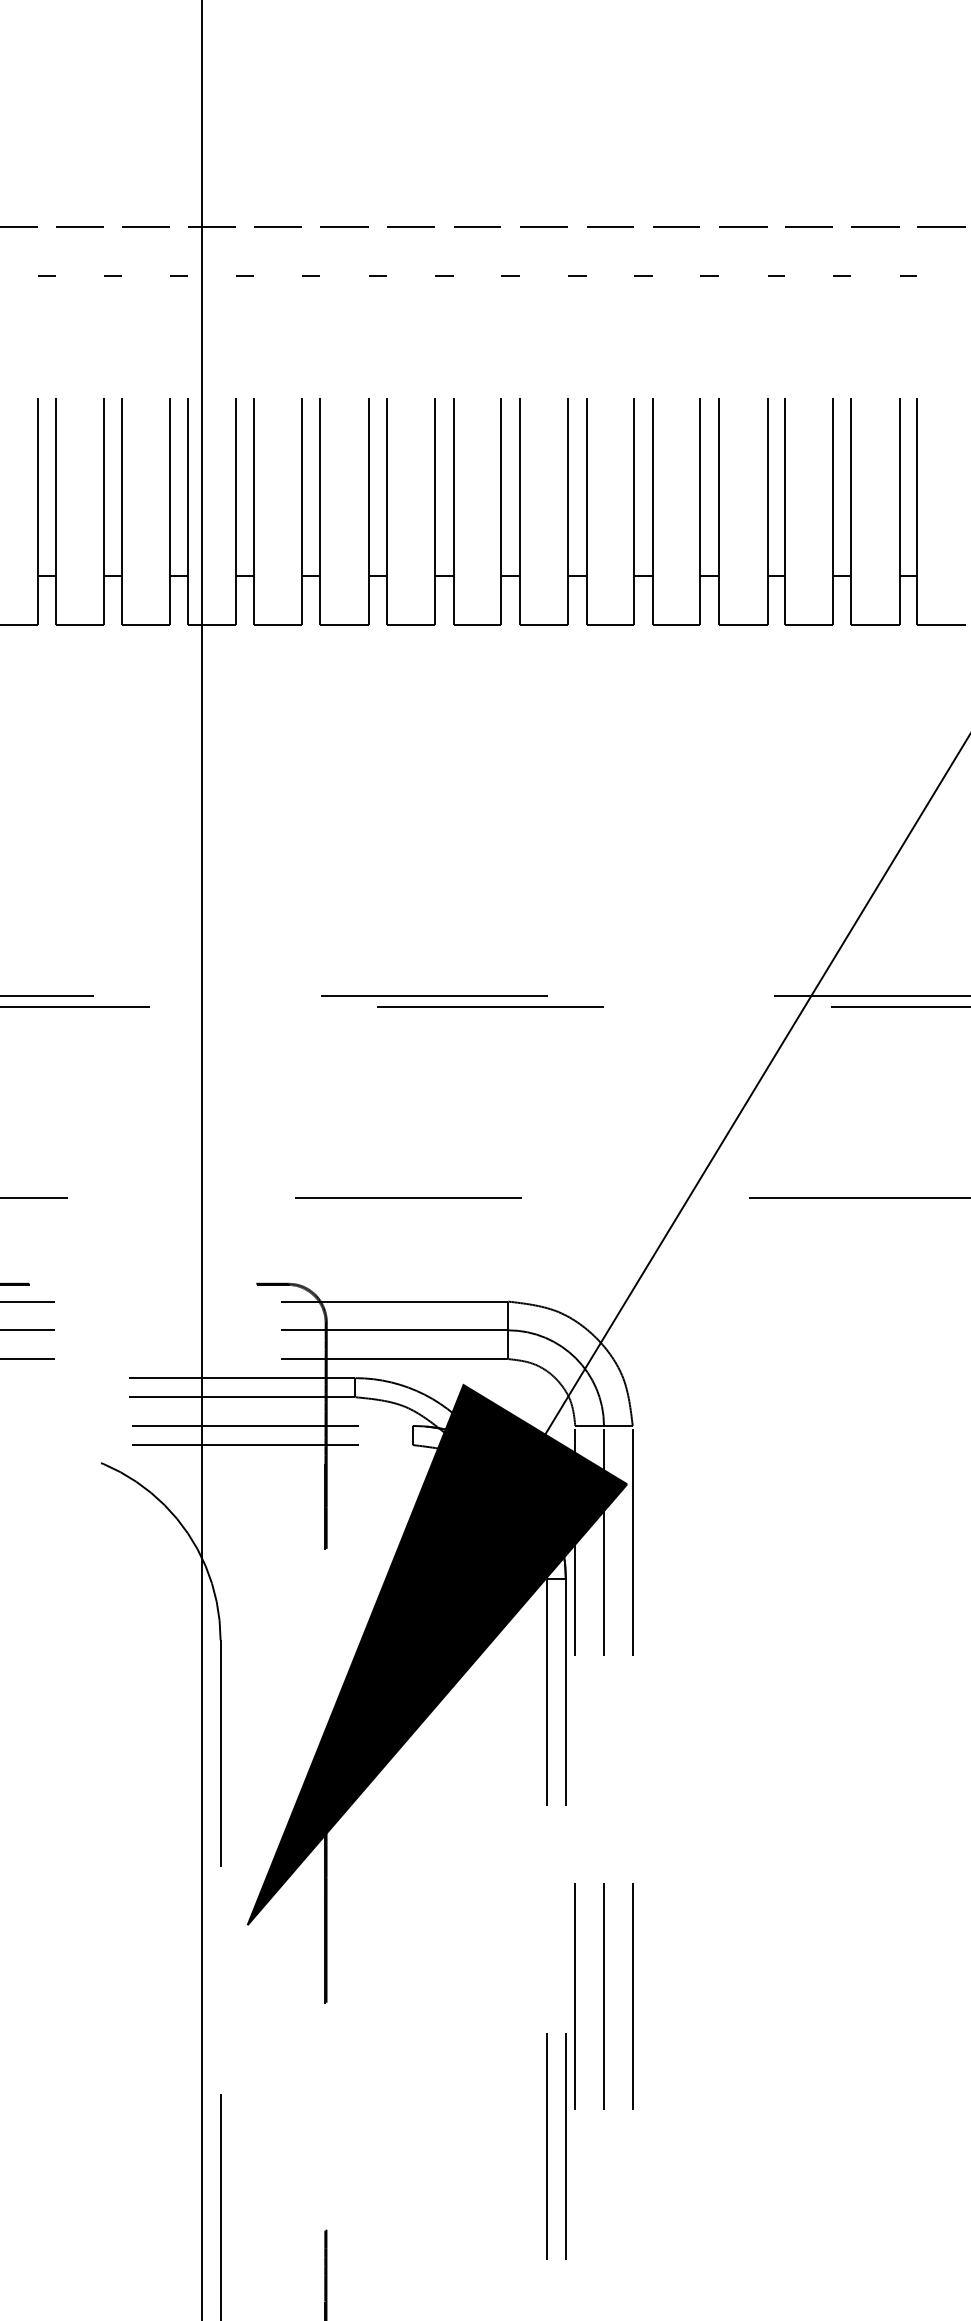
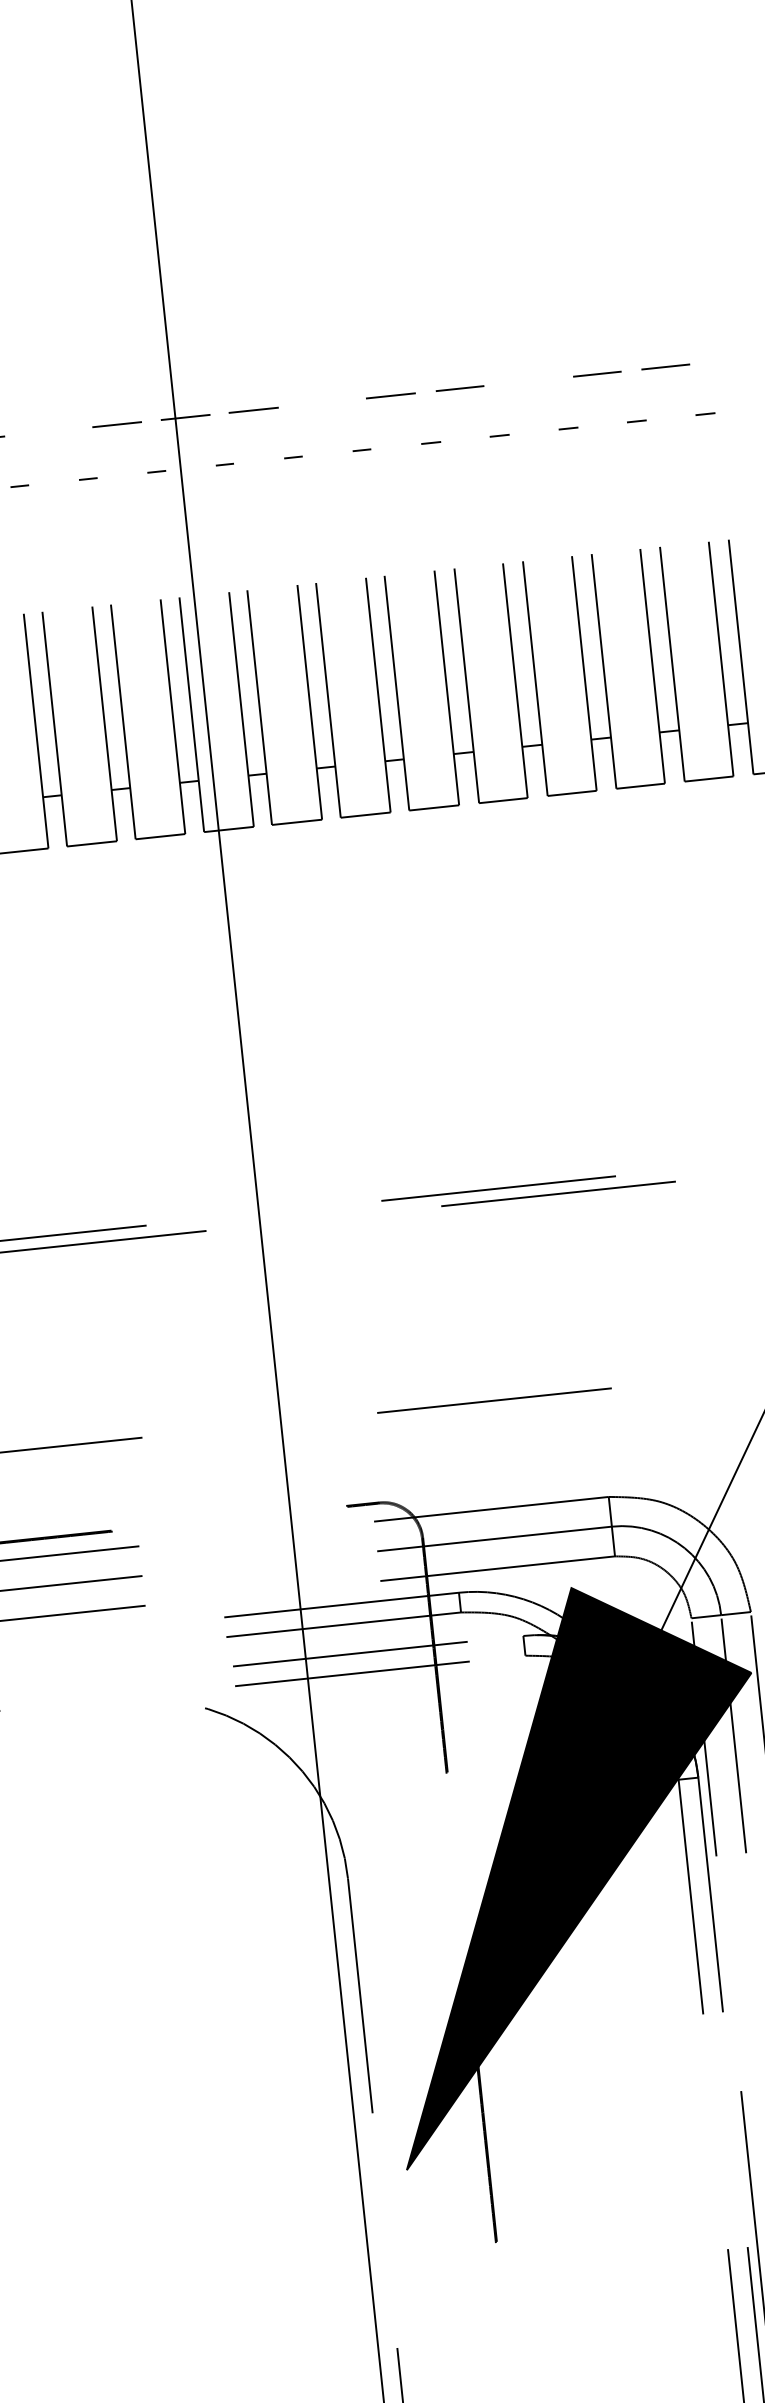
line: (79, 226) -> (48, 431), removed
line: (344, 226) -> (322, 402), removed
line: (543, 226) -> (528, 381), removed
line: (743, 226) -> (735, 359), removed

